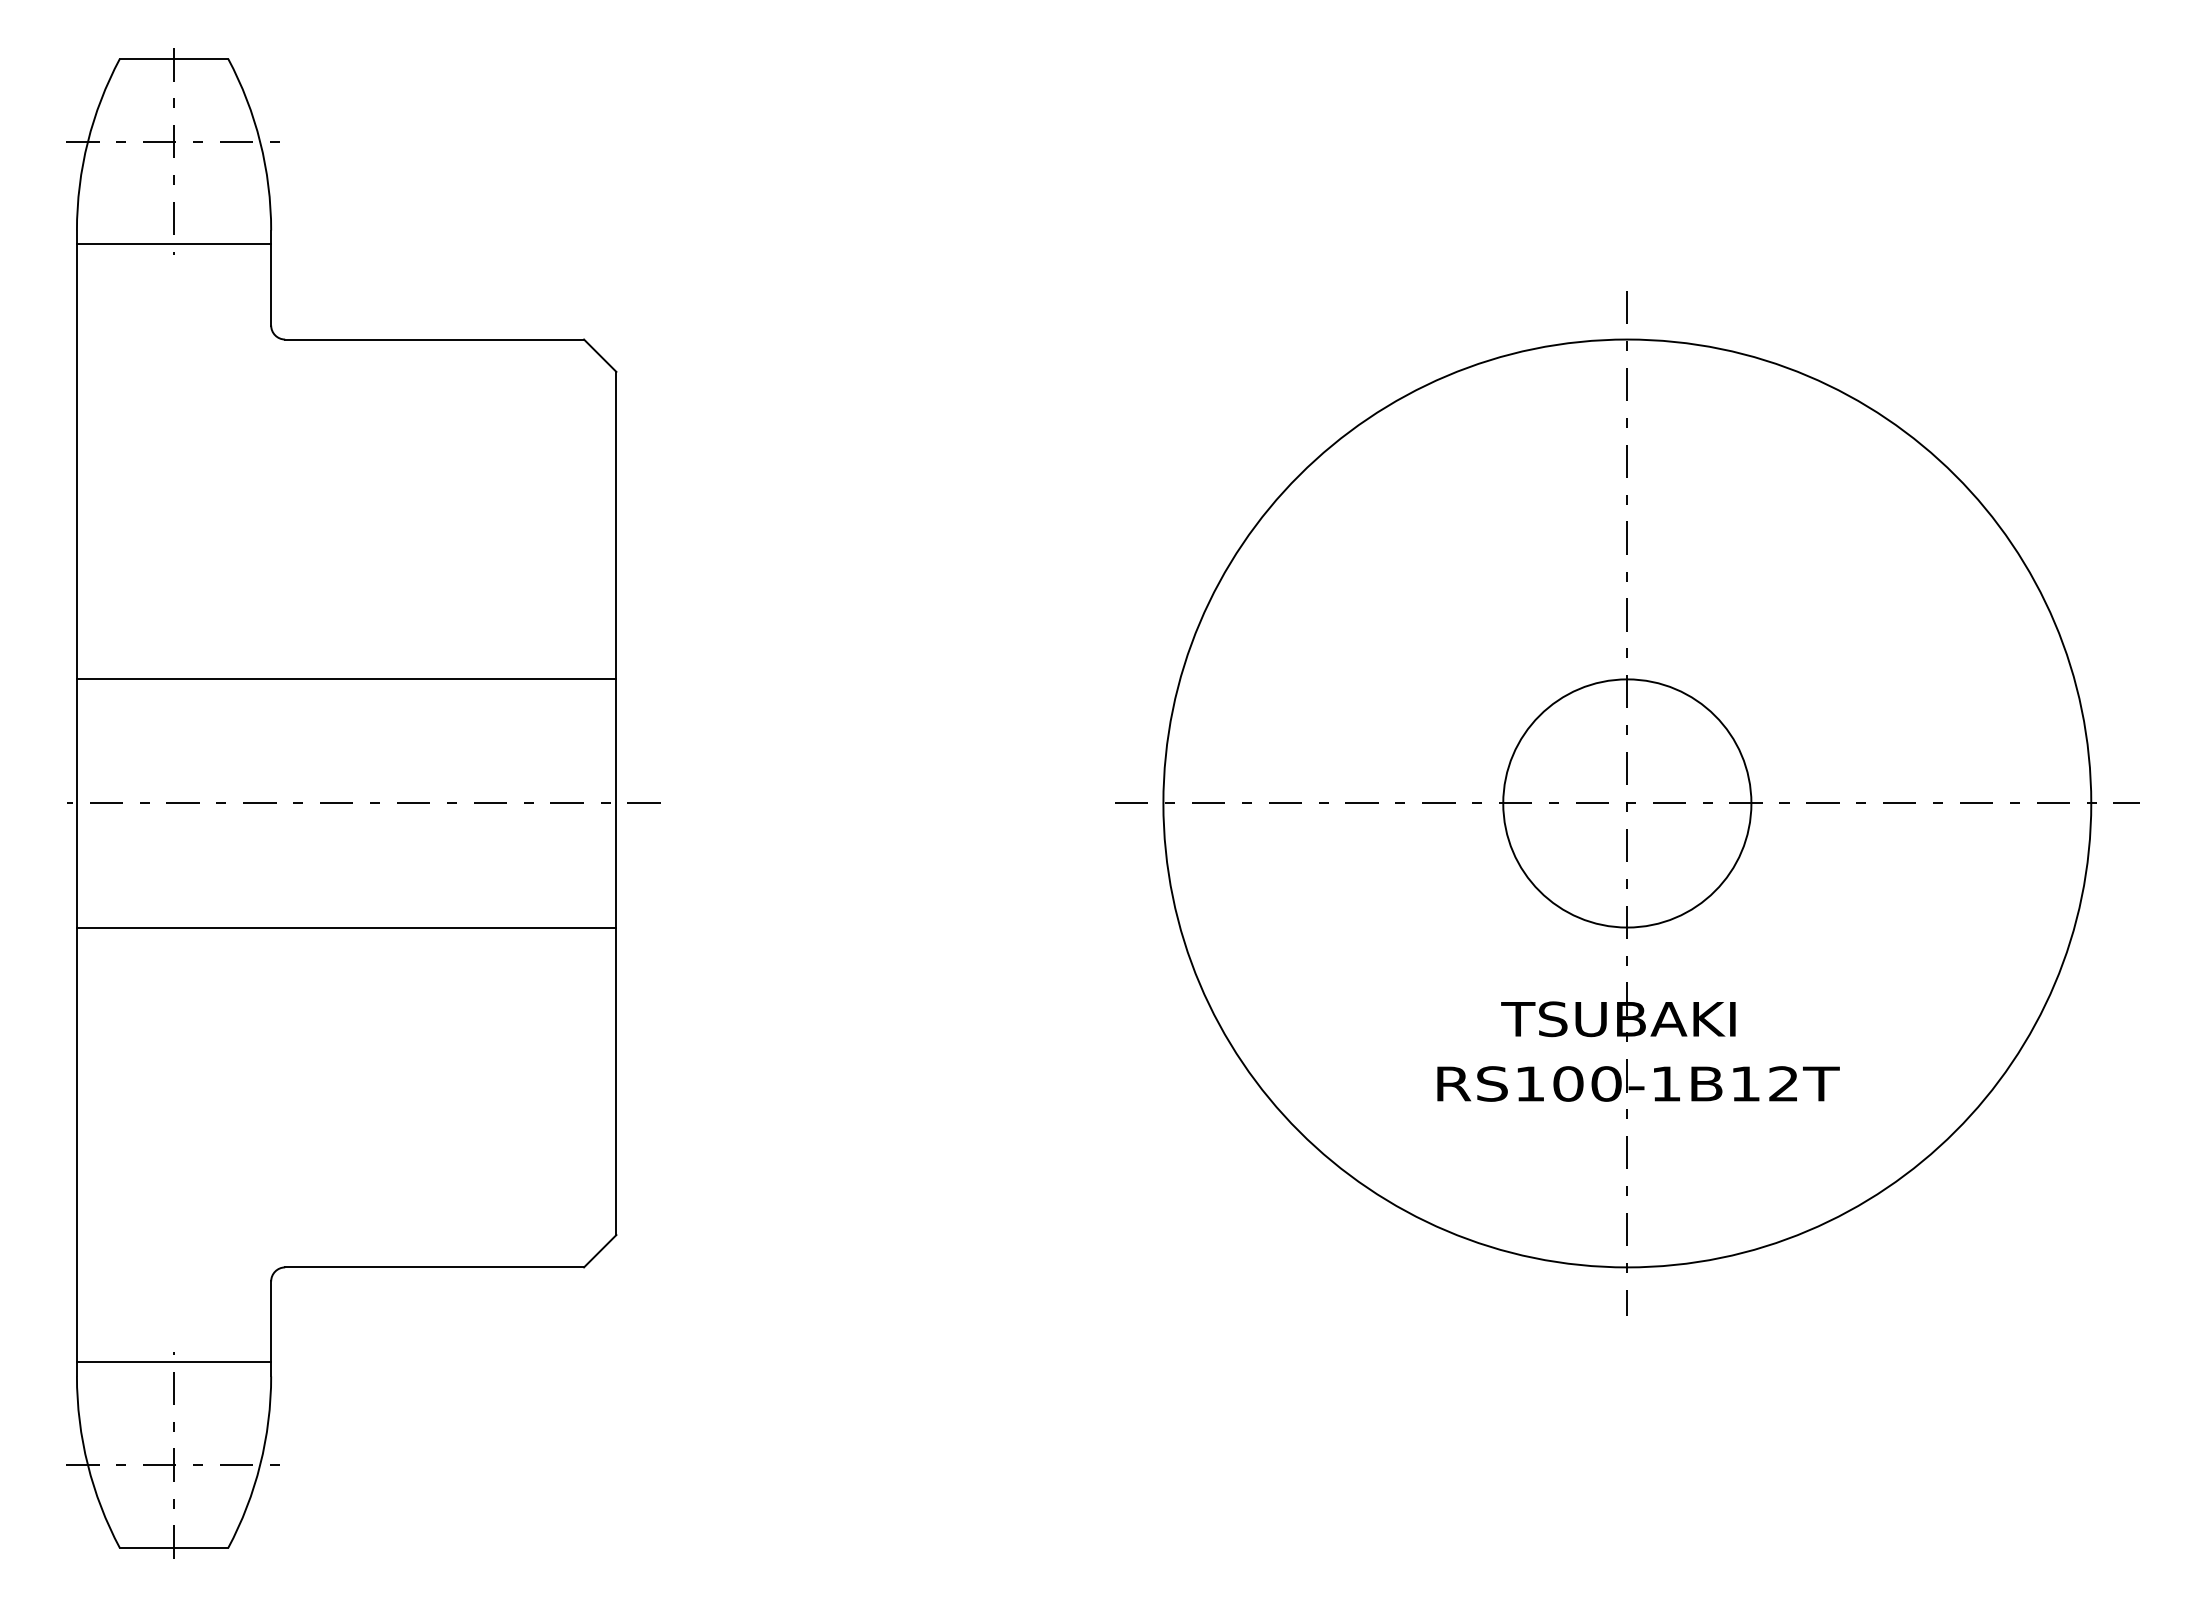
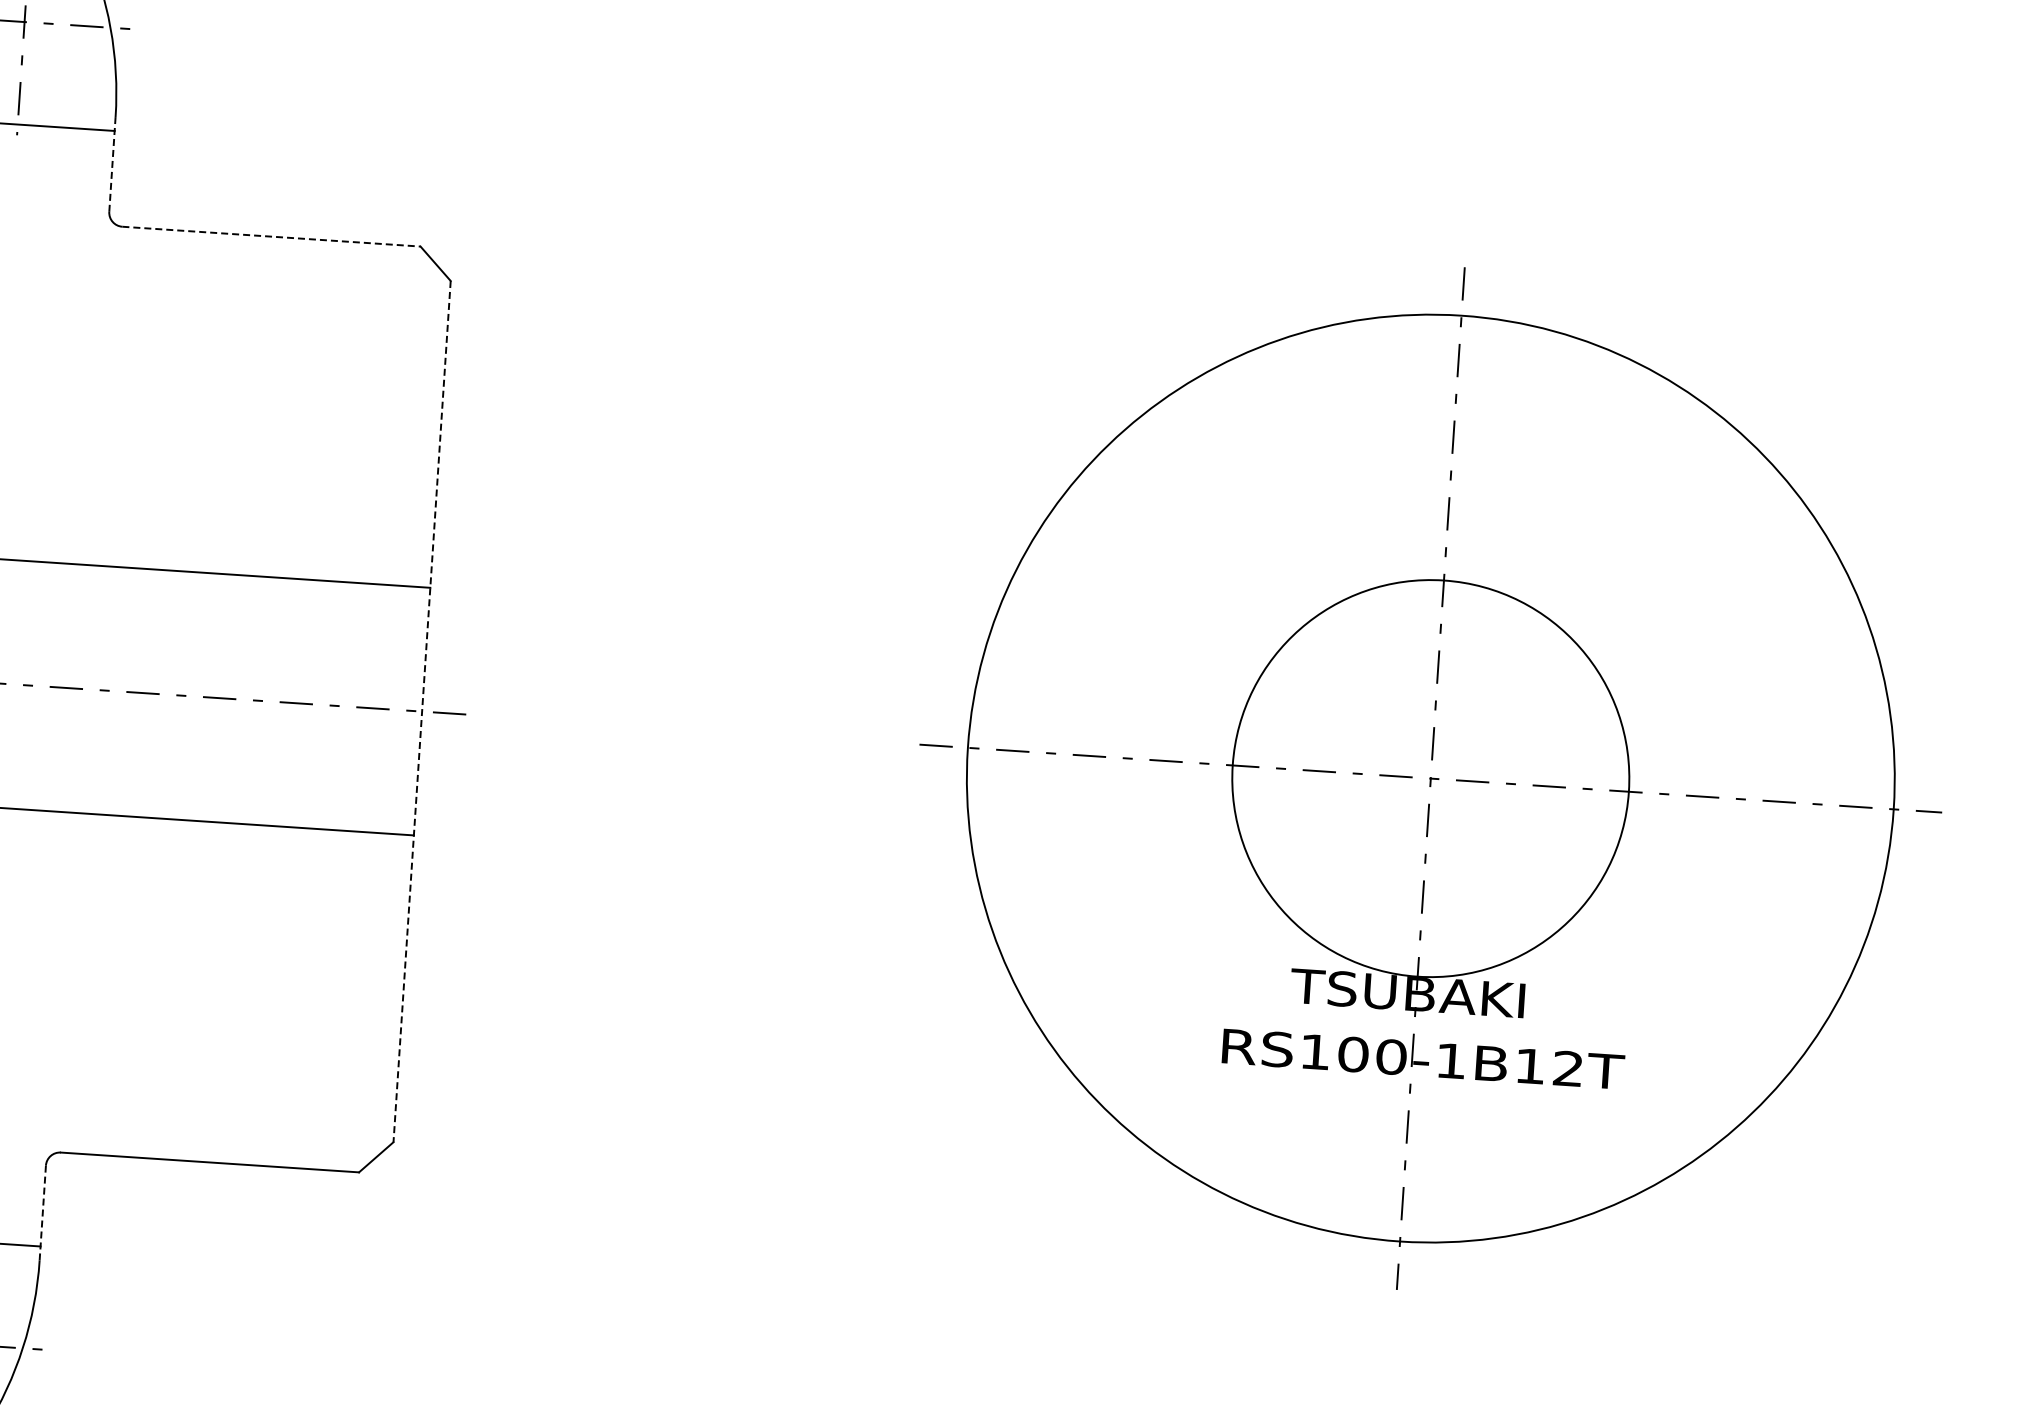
line: (271, 277) -> (112, 163), solid -> dashed
line: (435, 339) -> (272, 236), solid -> dashed
line: (616, 803) -> (422, 711), solid -> dashed
circle: (1627, 803) -> (1430, 778), size x1.6
line: (271, 1329) -> (43, 1213), solid -> dashed

